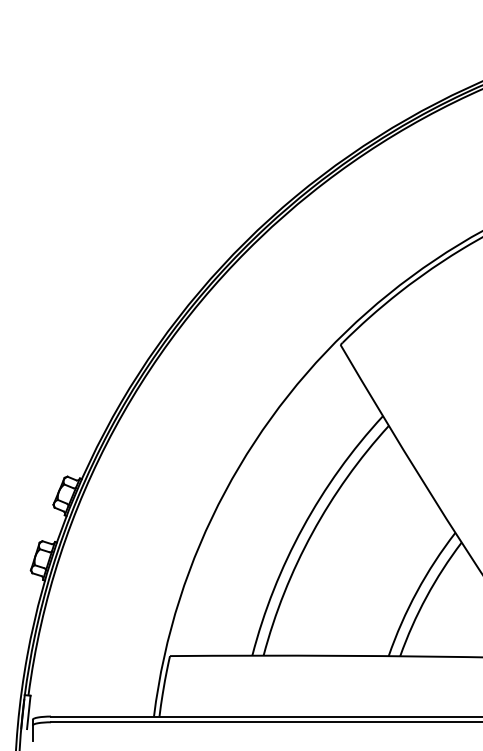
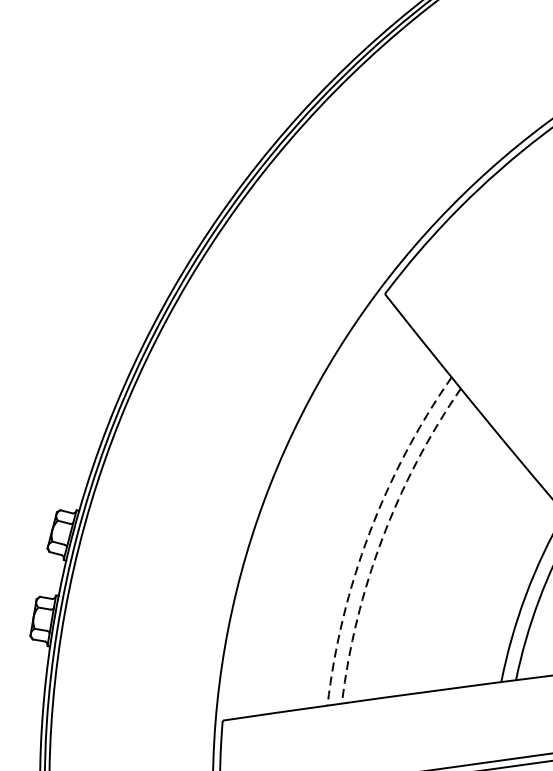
arc: (302, 527) -> (368, 533), solid -> dashed
arc: (312, 533) -> (382, 539), solid -> dashed

